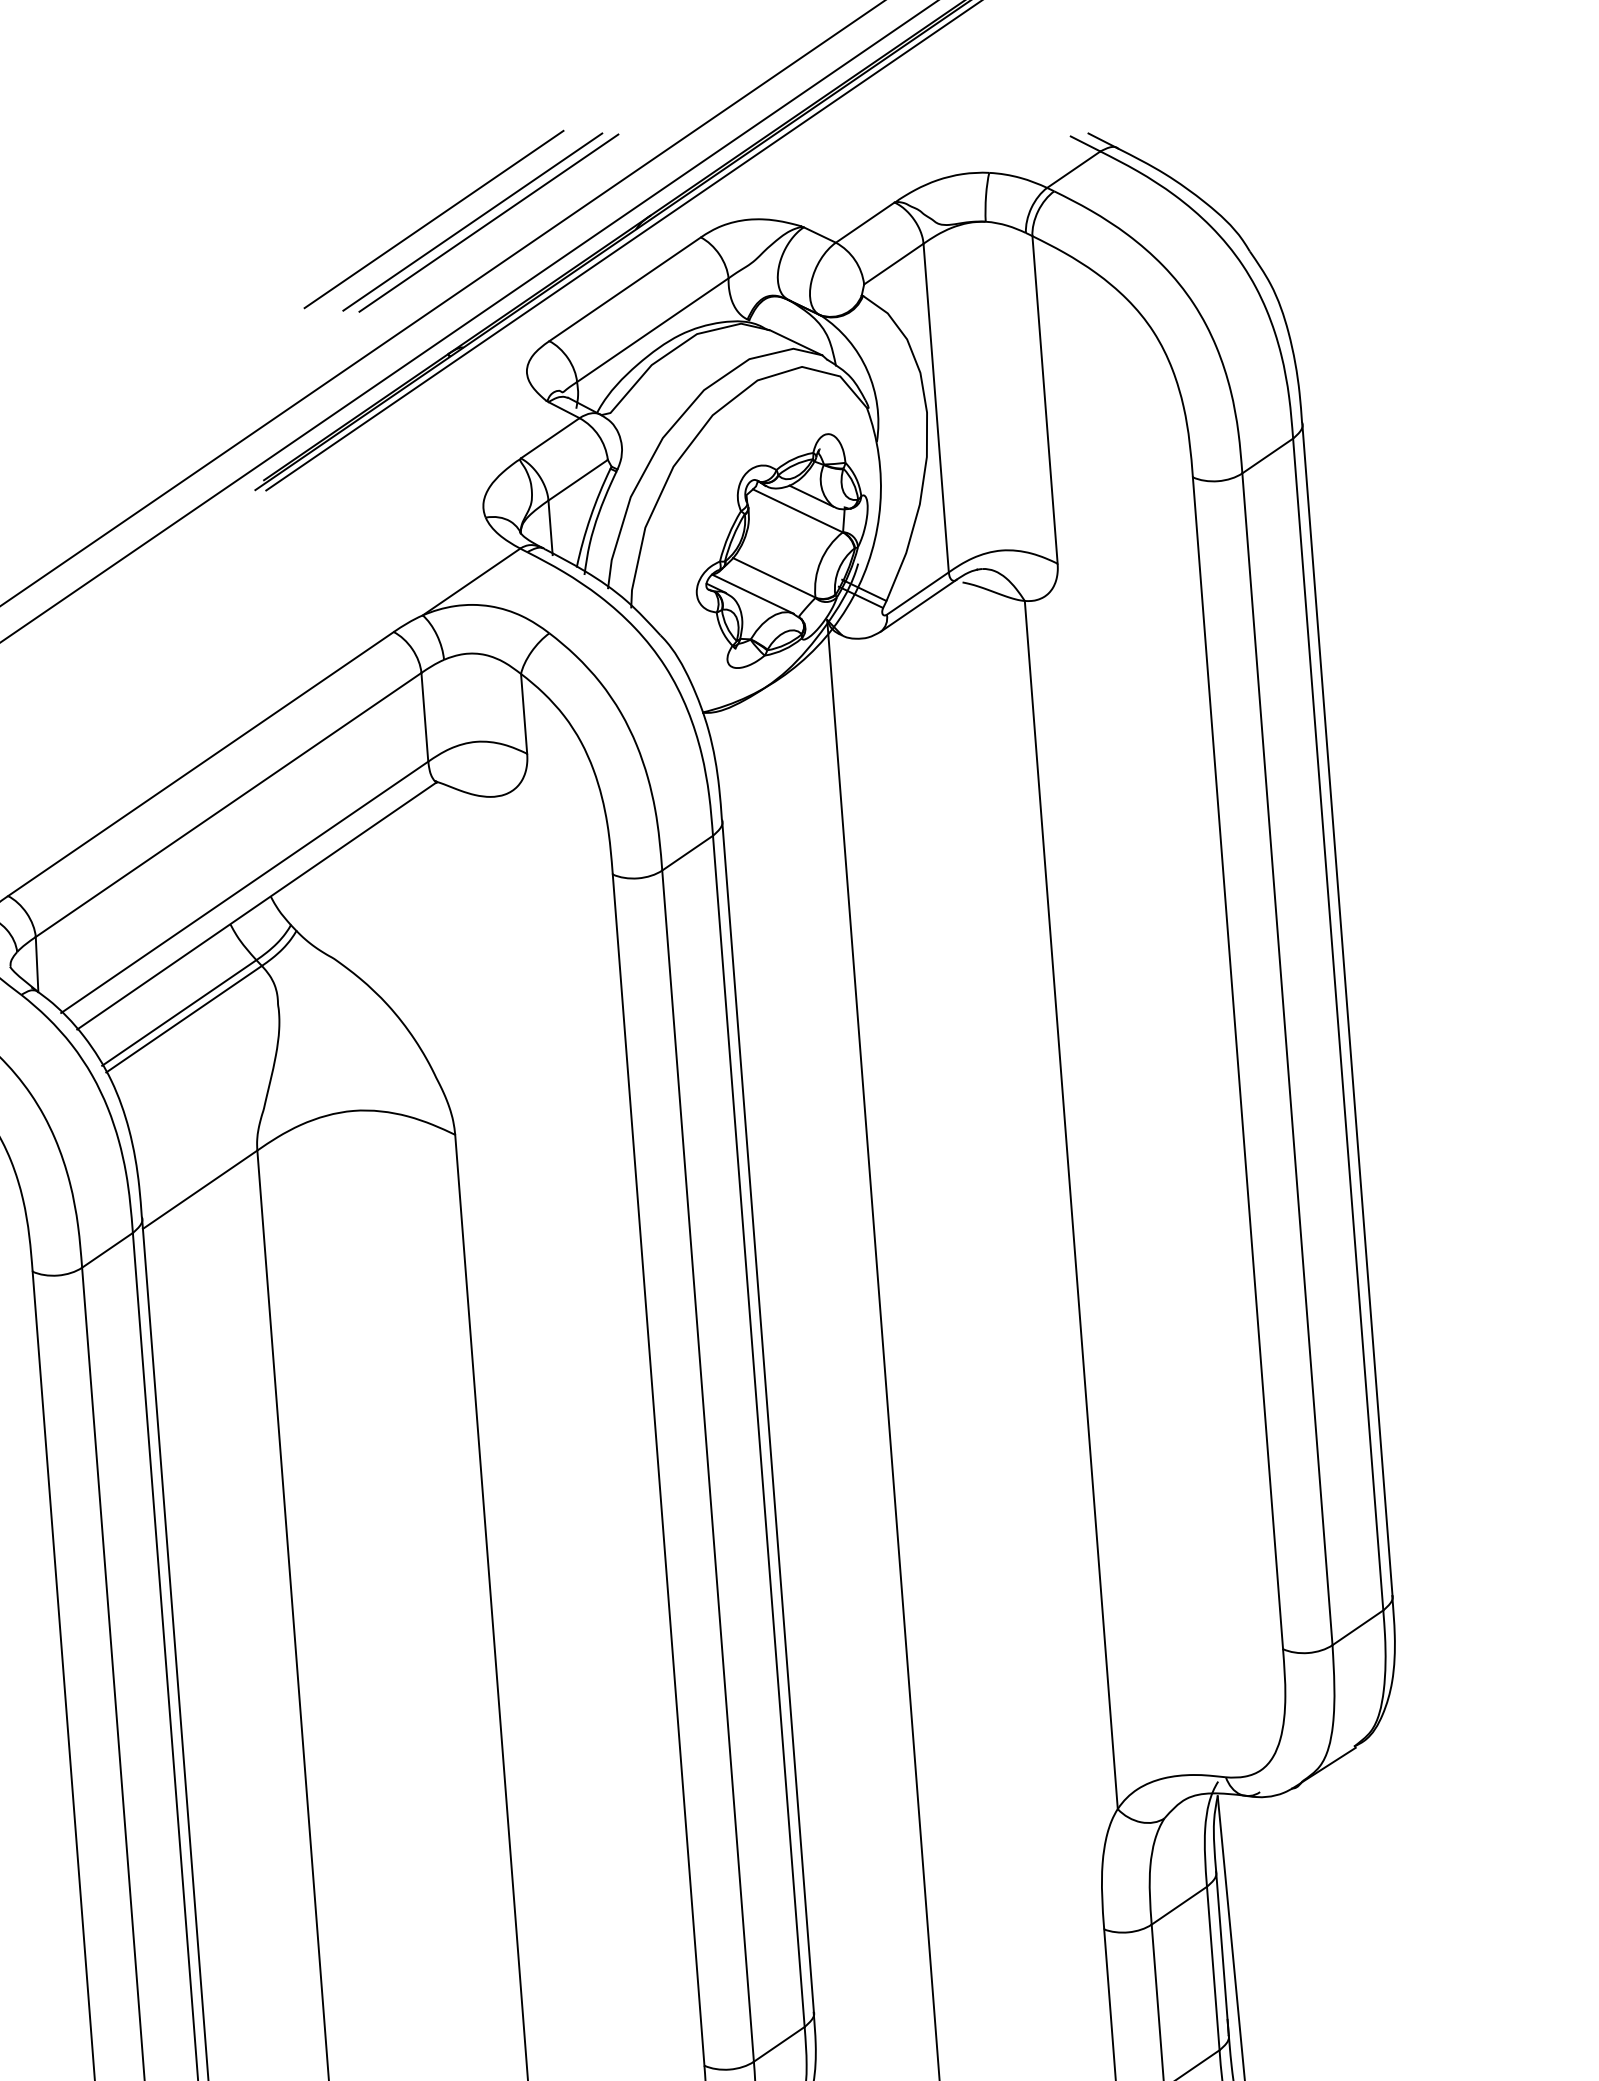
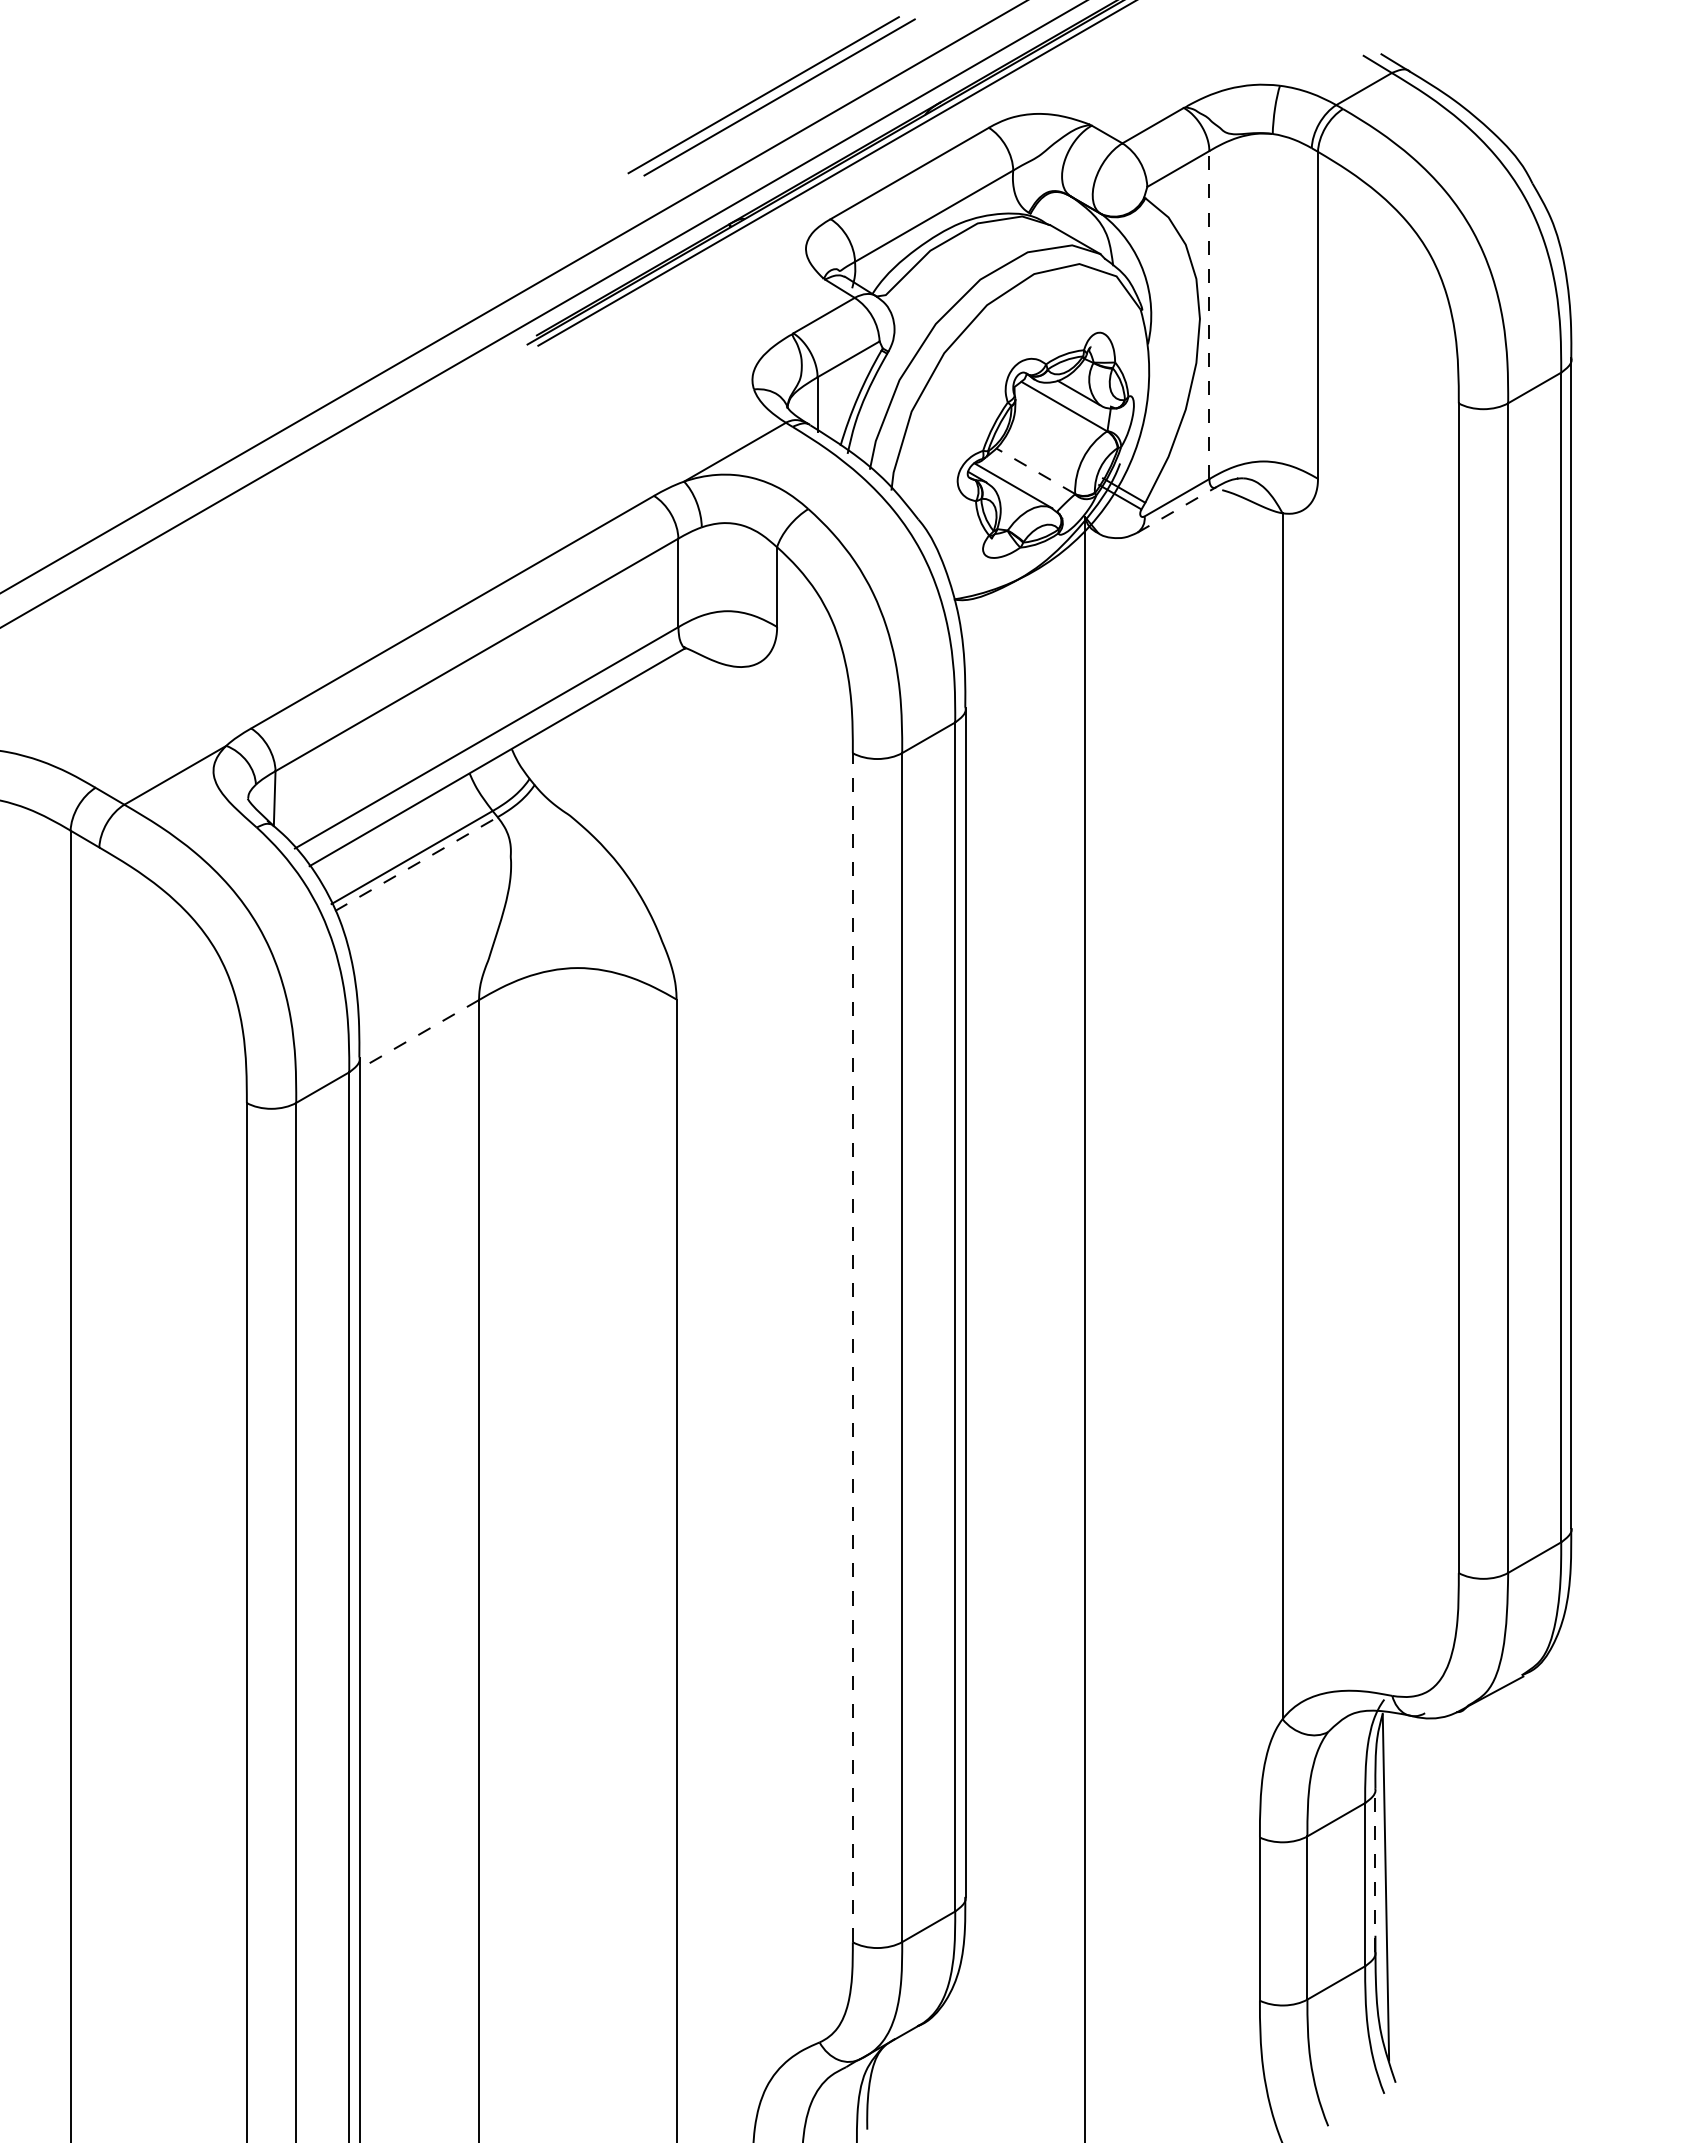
line: (434, 219) -> (725, 89), removed
line: (936, 408) -> (1209, 315), solid -> dashed
line: (774, 578) -> (1035, 471), solid -> dashed
line: (918, 605) -> (1176, 509), solid -> dashed
line: (184, 1019) -> (416, 864), solid -> dashed
line: (199, 1189) -> (418, 1034), solid -> dashed
line: (658, 1469) -> (852, 1347), solid -> dashed
line: (1222, 1953) -> (1375, 1870), solid -> dashed

